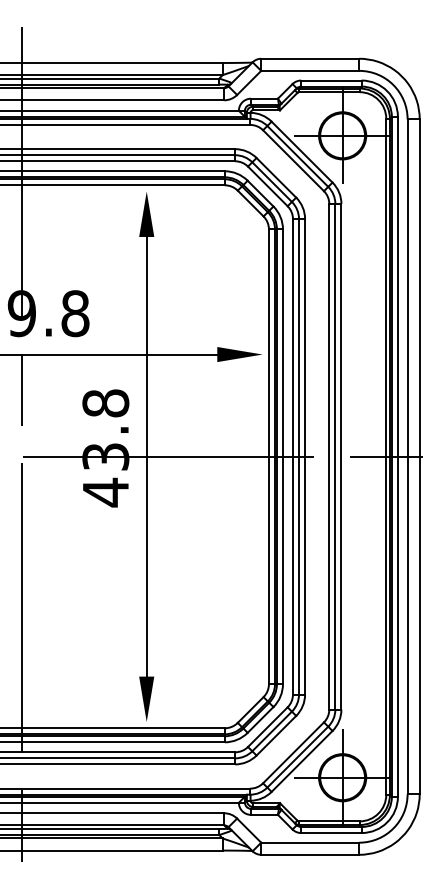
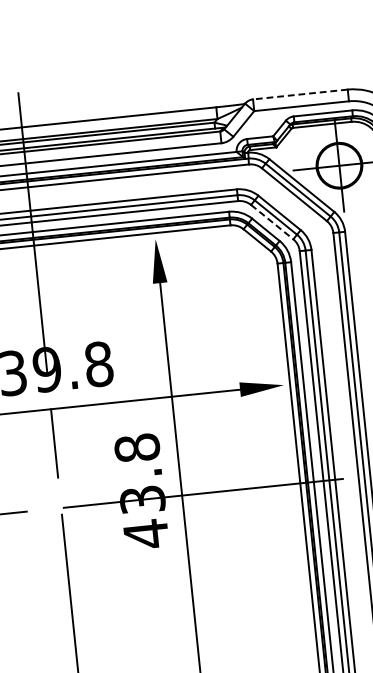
line: (310, 58) -> (300, 94), solid -> dashed
line: (268, 186) -> (272, 222), solid -> dashed

